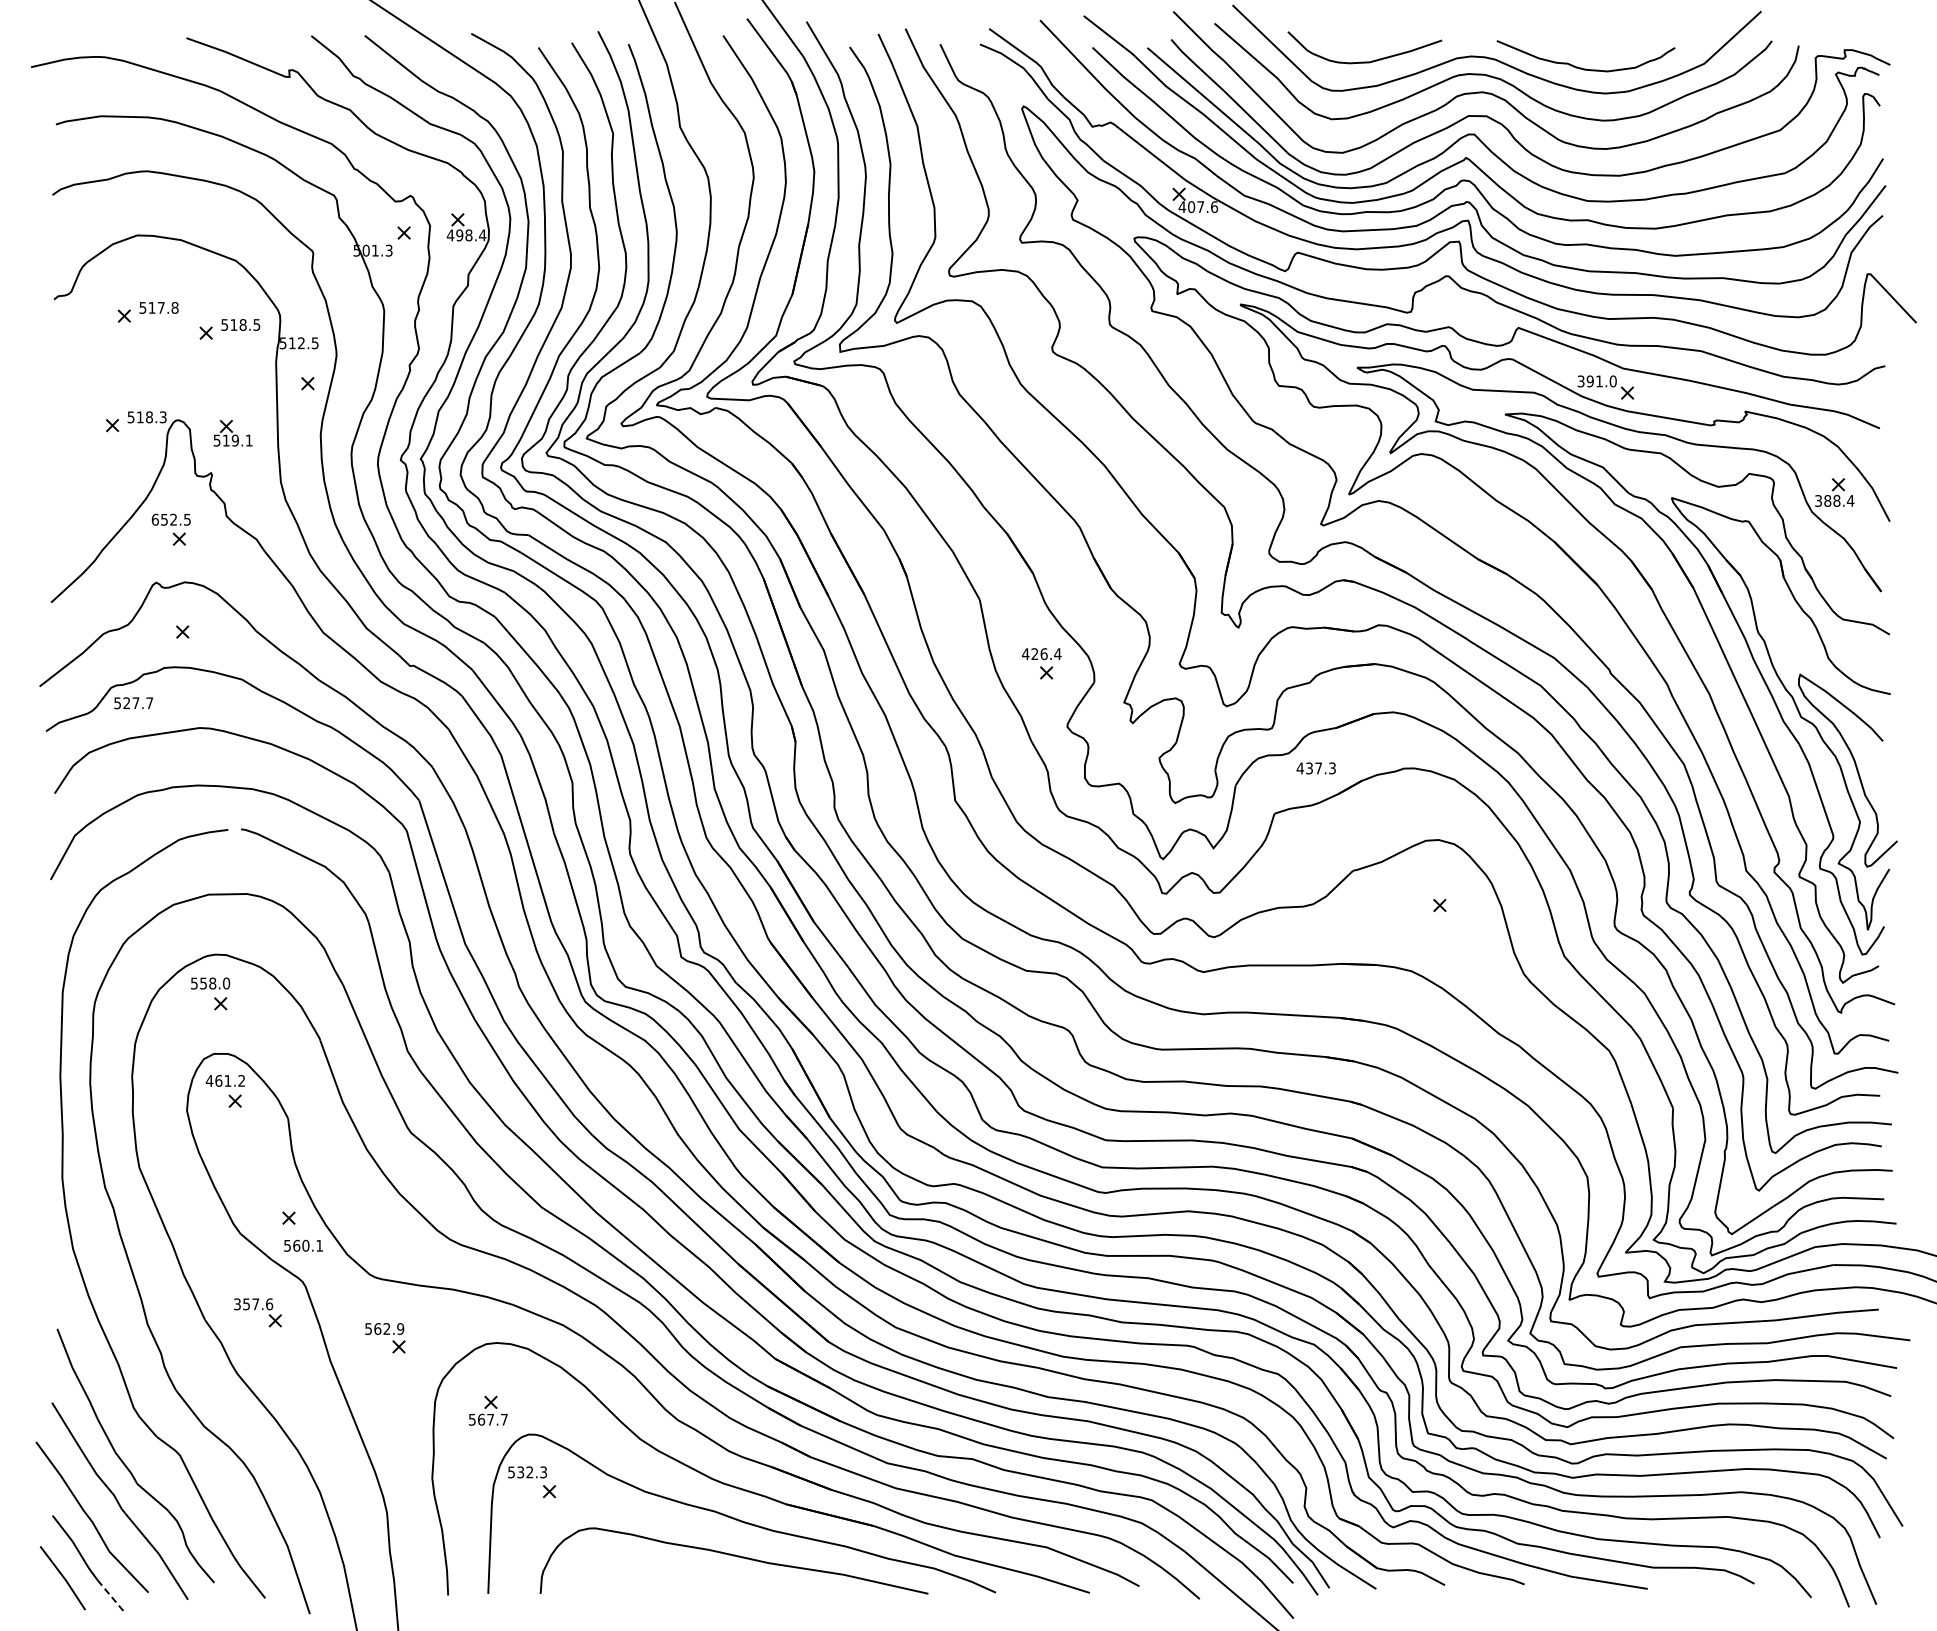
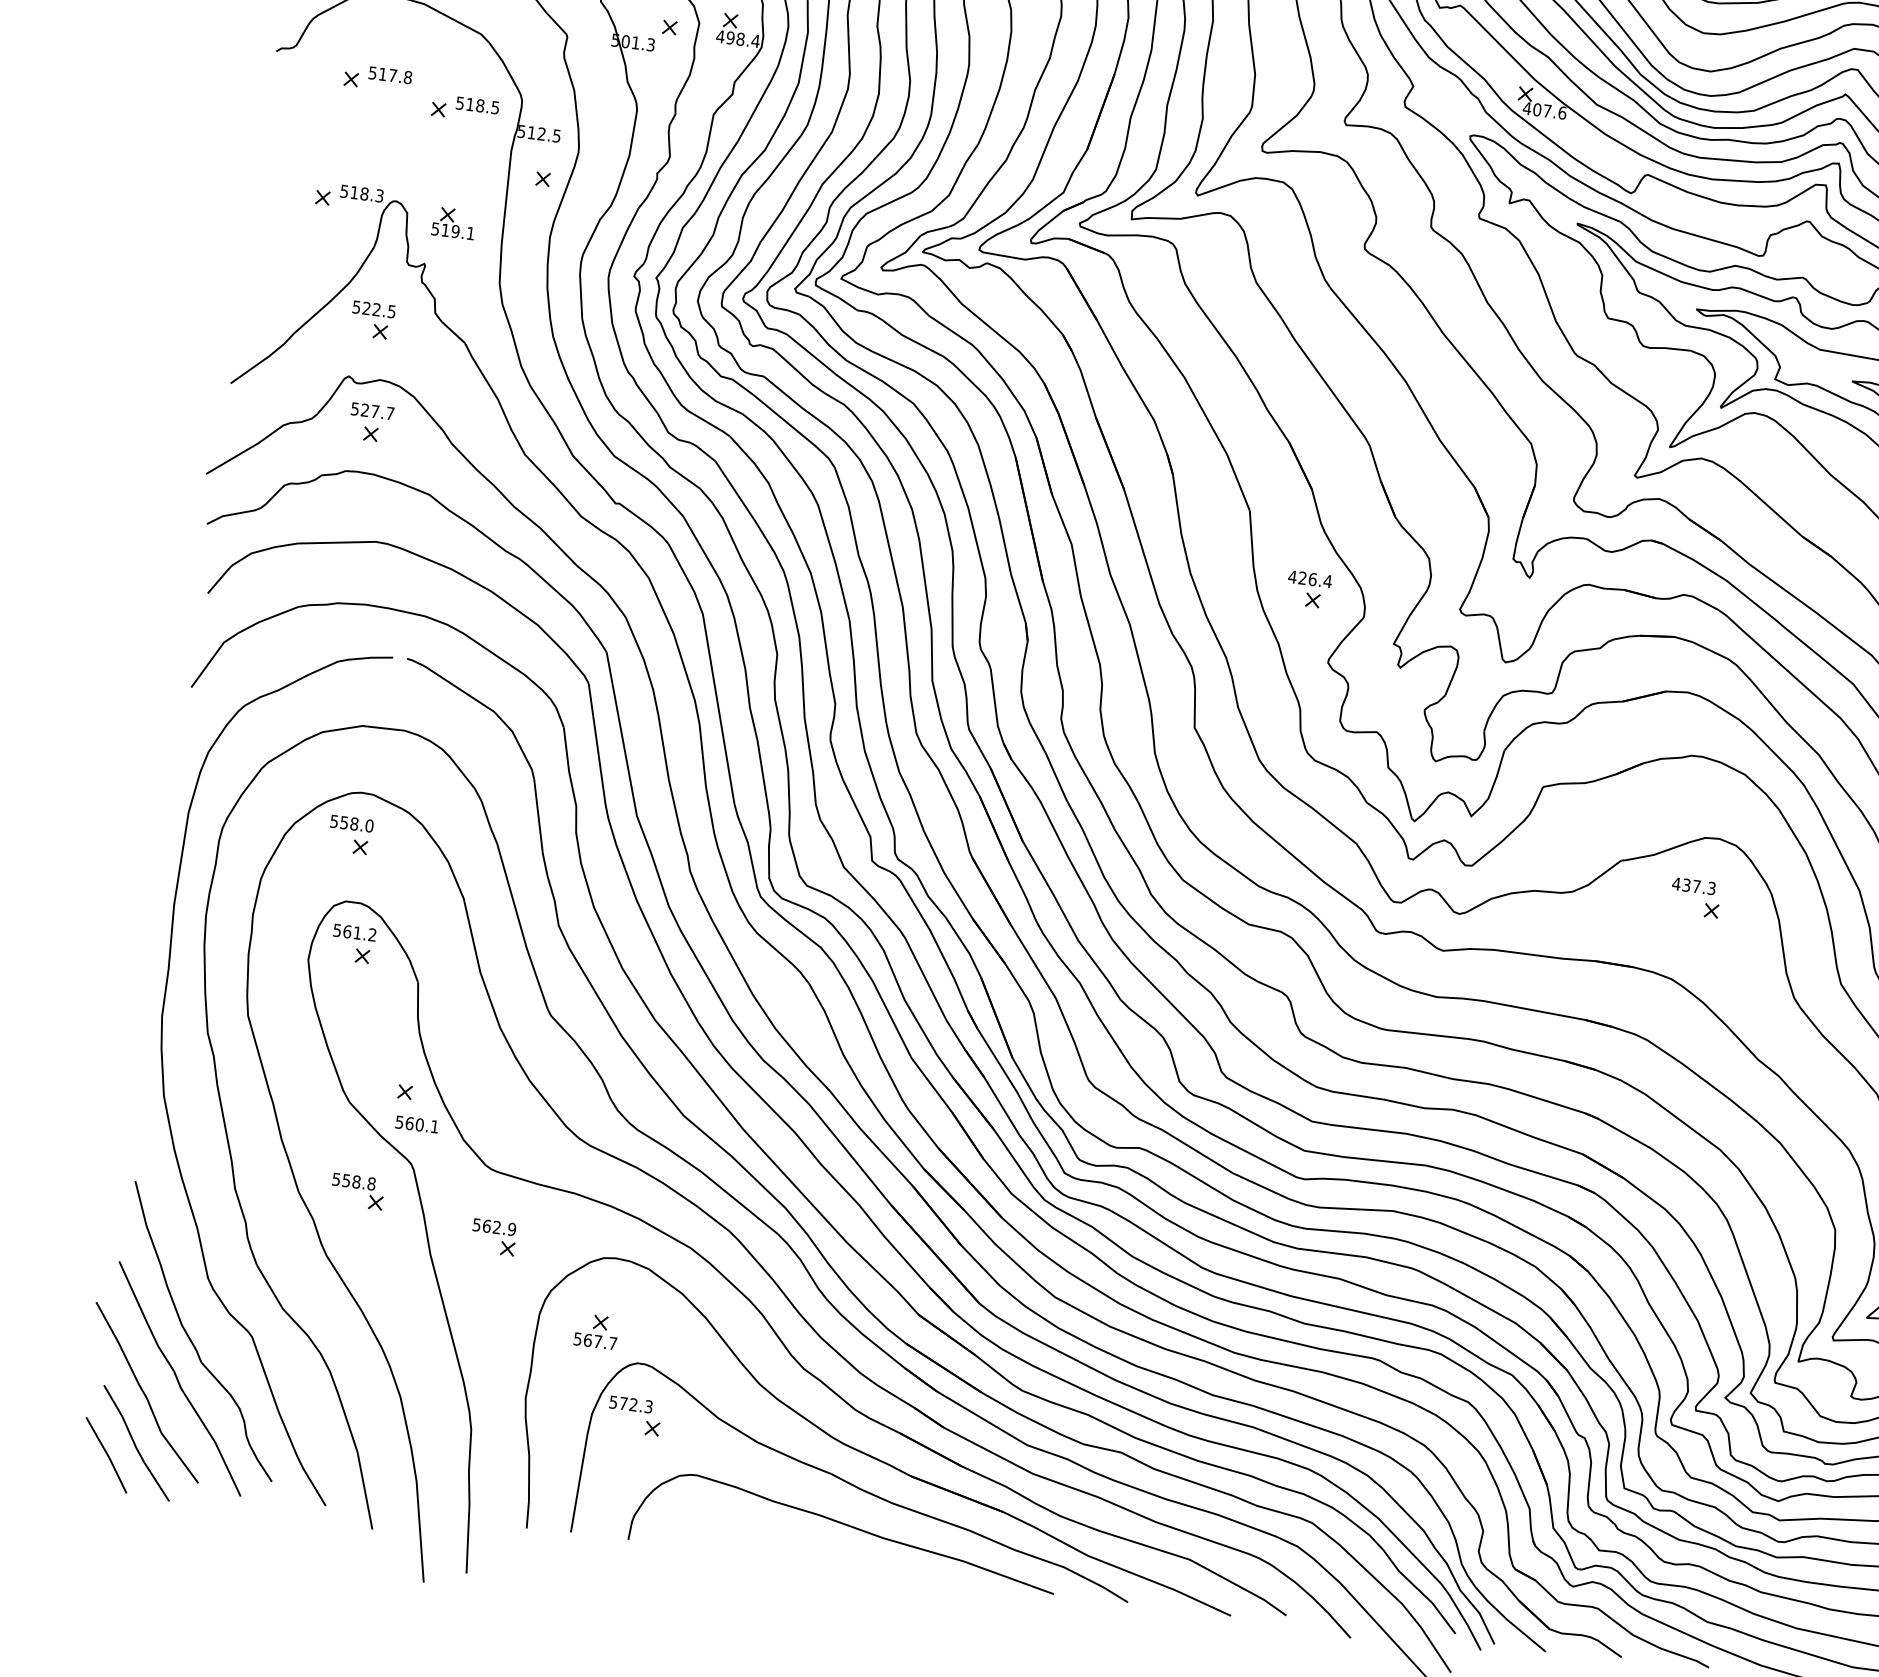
text: (159, 519) -> (361, 307), 652.5 -> 522.5
text: (133, 703) -> (372, 411), moved
text: (1315, 768) -> (1693, 886), moved
text: (209, 1080) -> (337, 929), 461.2 -> 561.2
text: (253, 1304) -> (354, 1181), 357.6 -> 558.8
text: (520, 1472) -> (623, 1403), 532.3 -> 572.3
line: (111, 1596) -> (157, 1482), dashed -> solid

